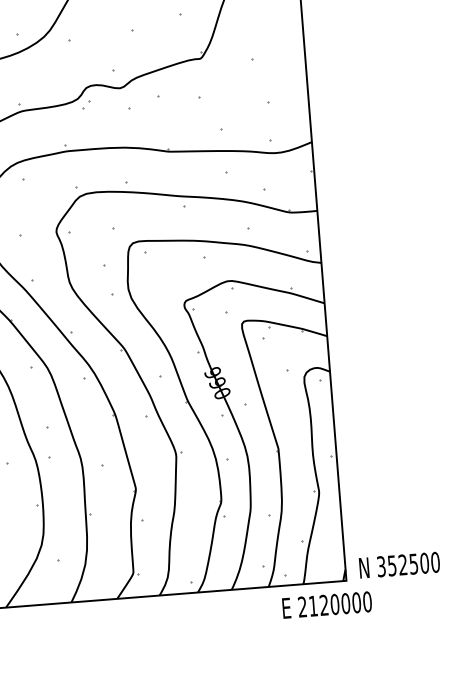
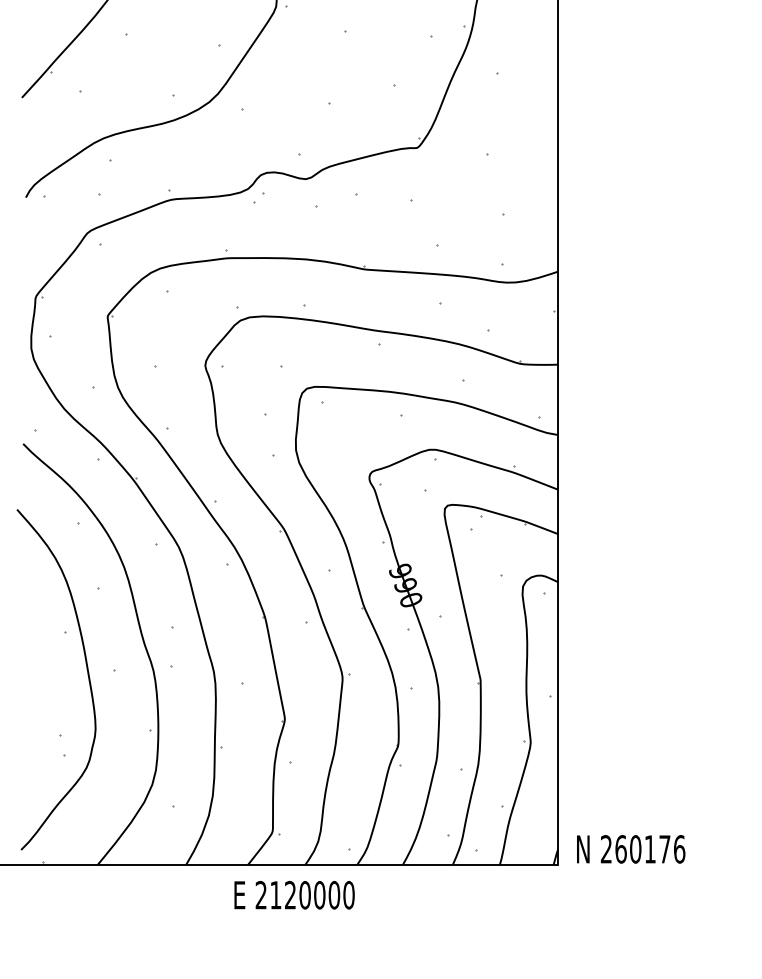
text: (408, 564) -> (643, 849), 352500 -> 260176
text: (327, 605) -> (294, 895), moved

